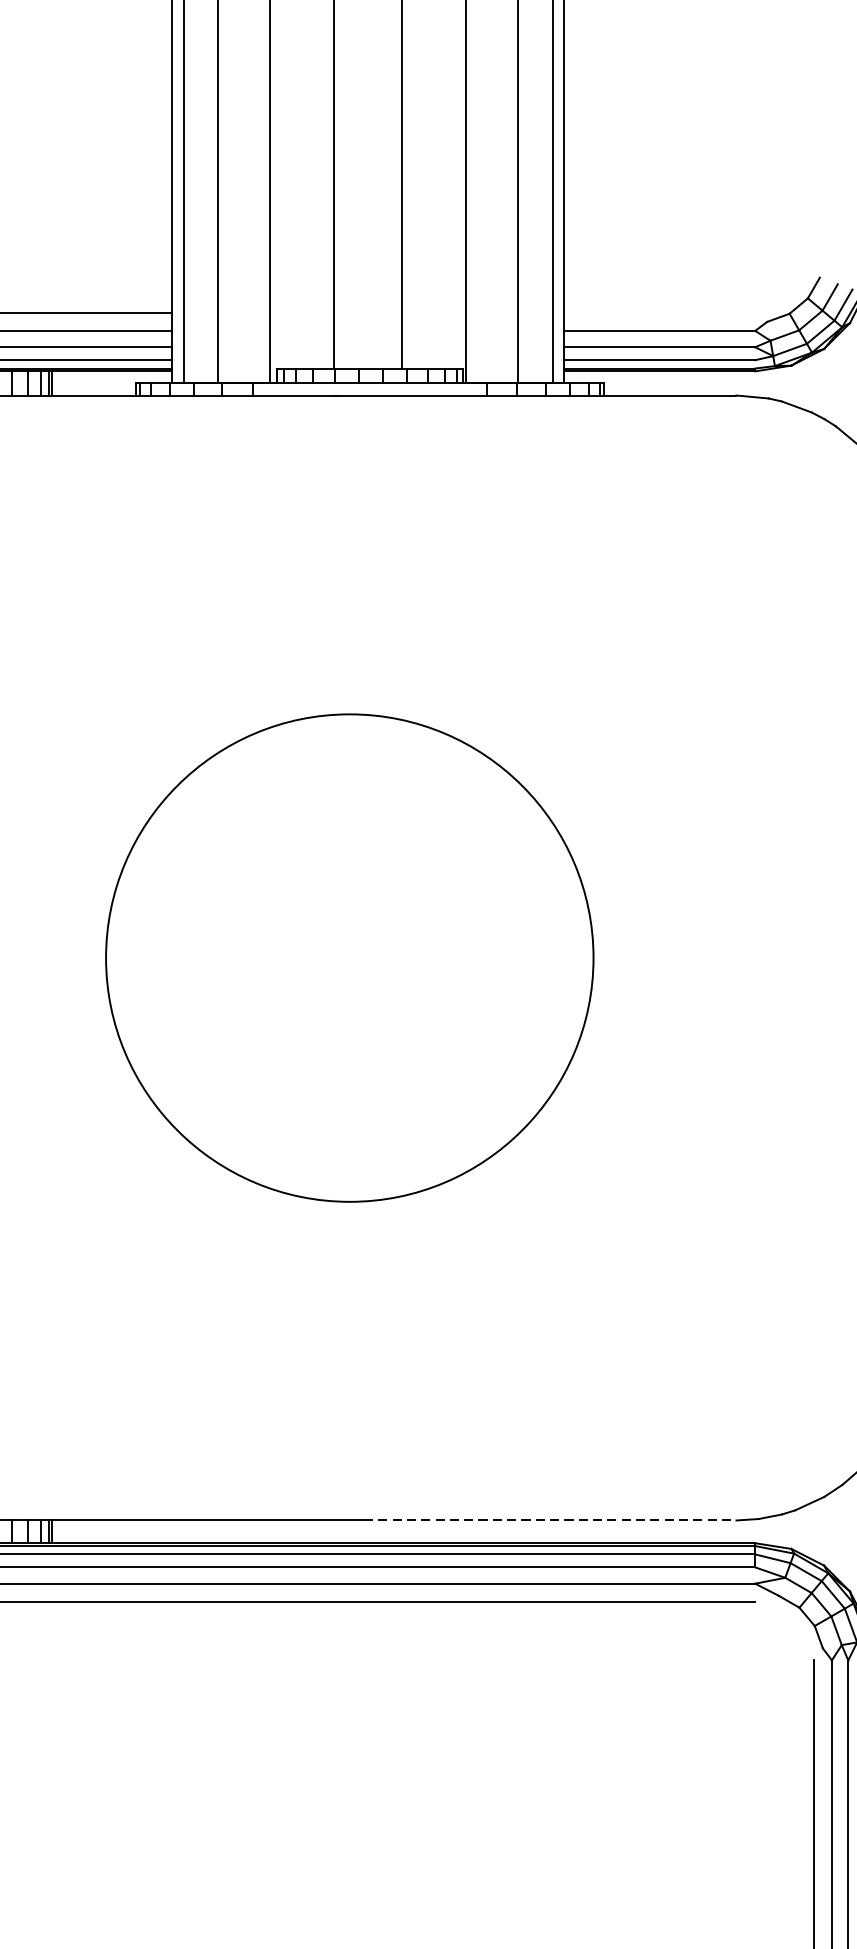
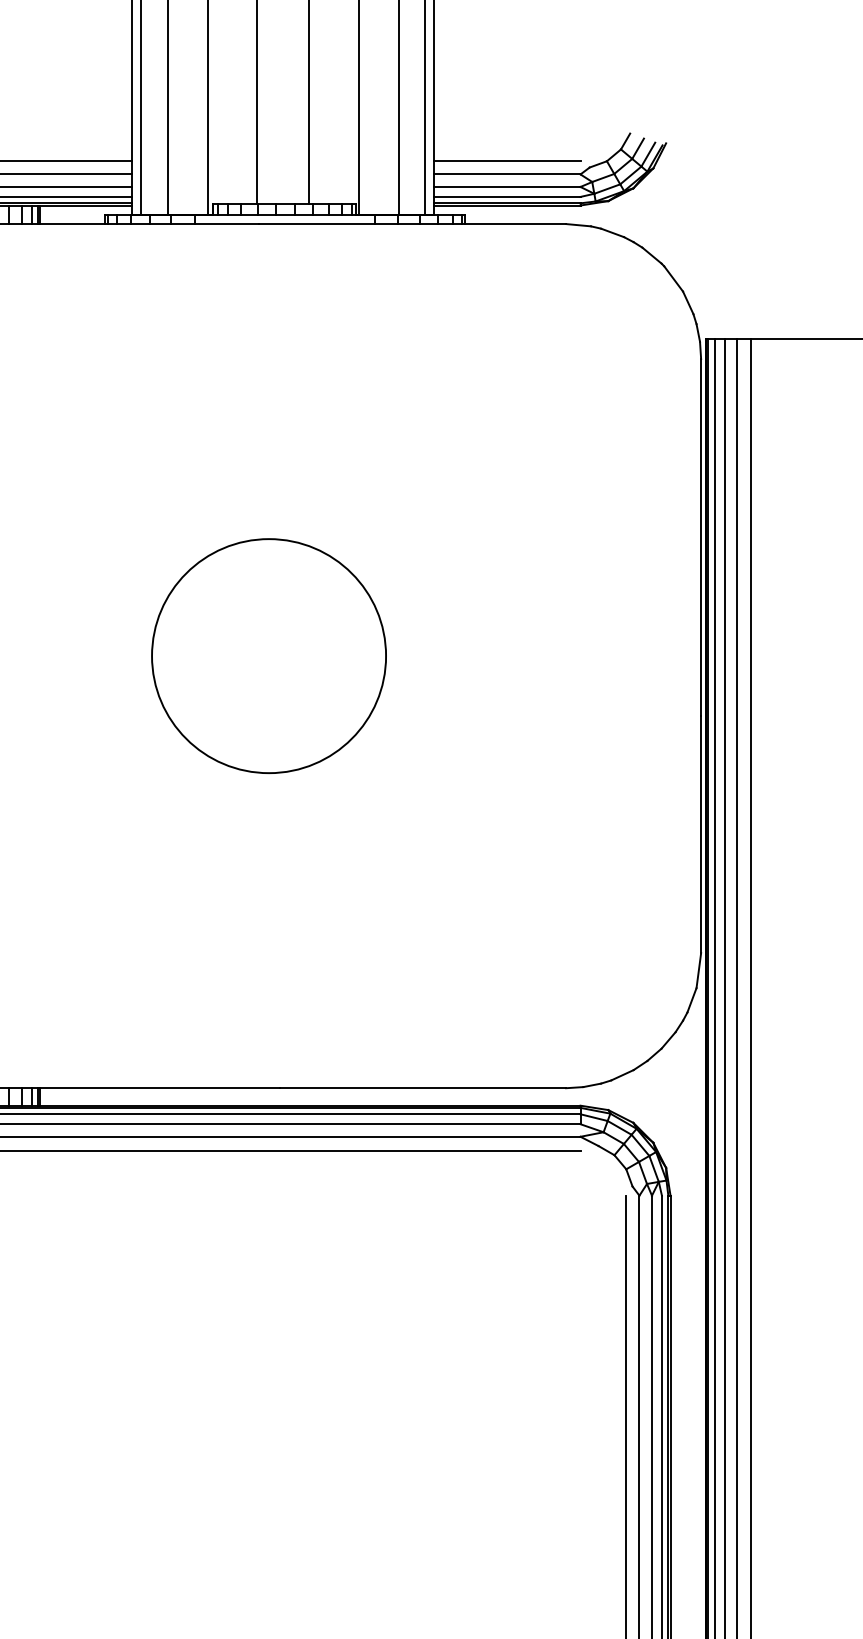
line: (658, 312) -> (506, 160), added
circle: (349, 957) -> (268, 655), size x0.62
line: (550, 1520) -> (423, 1088), dashed -> solid

